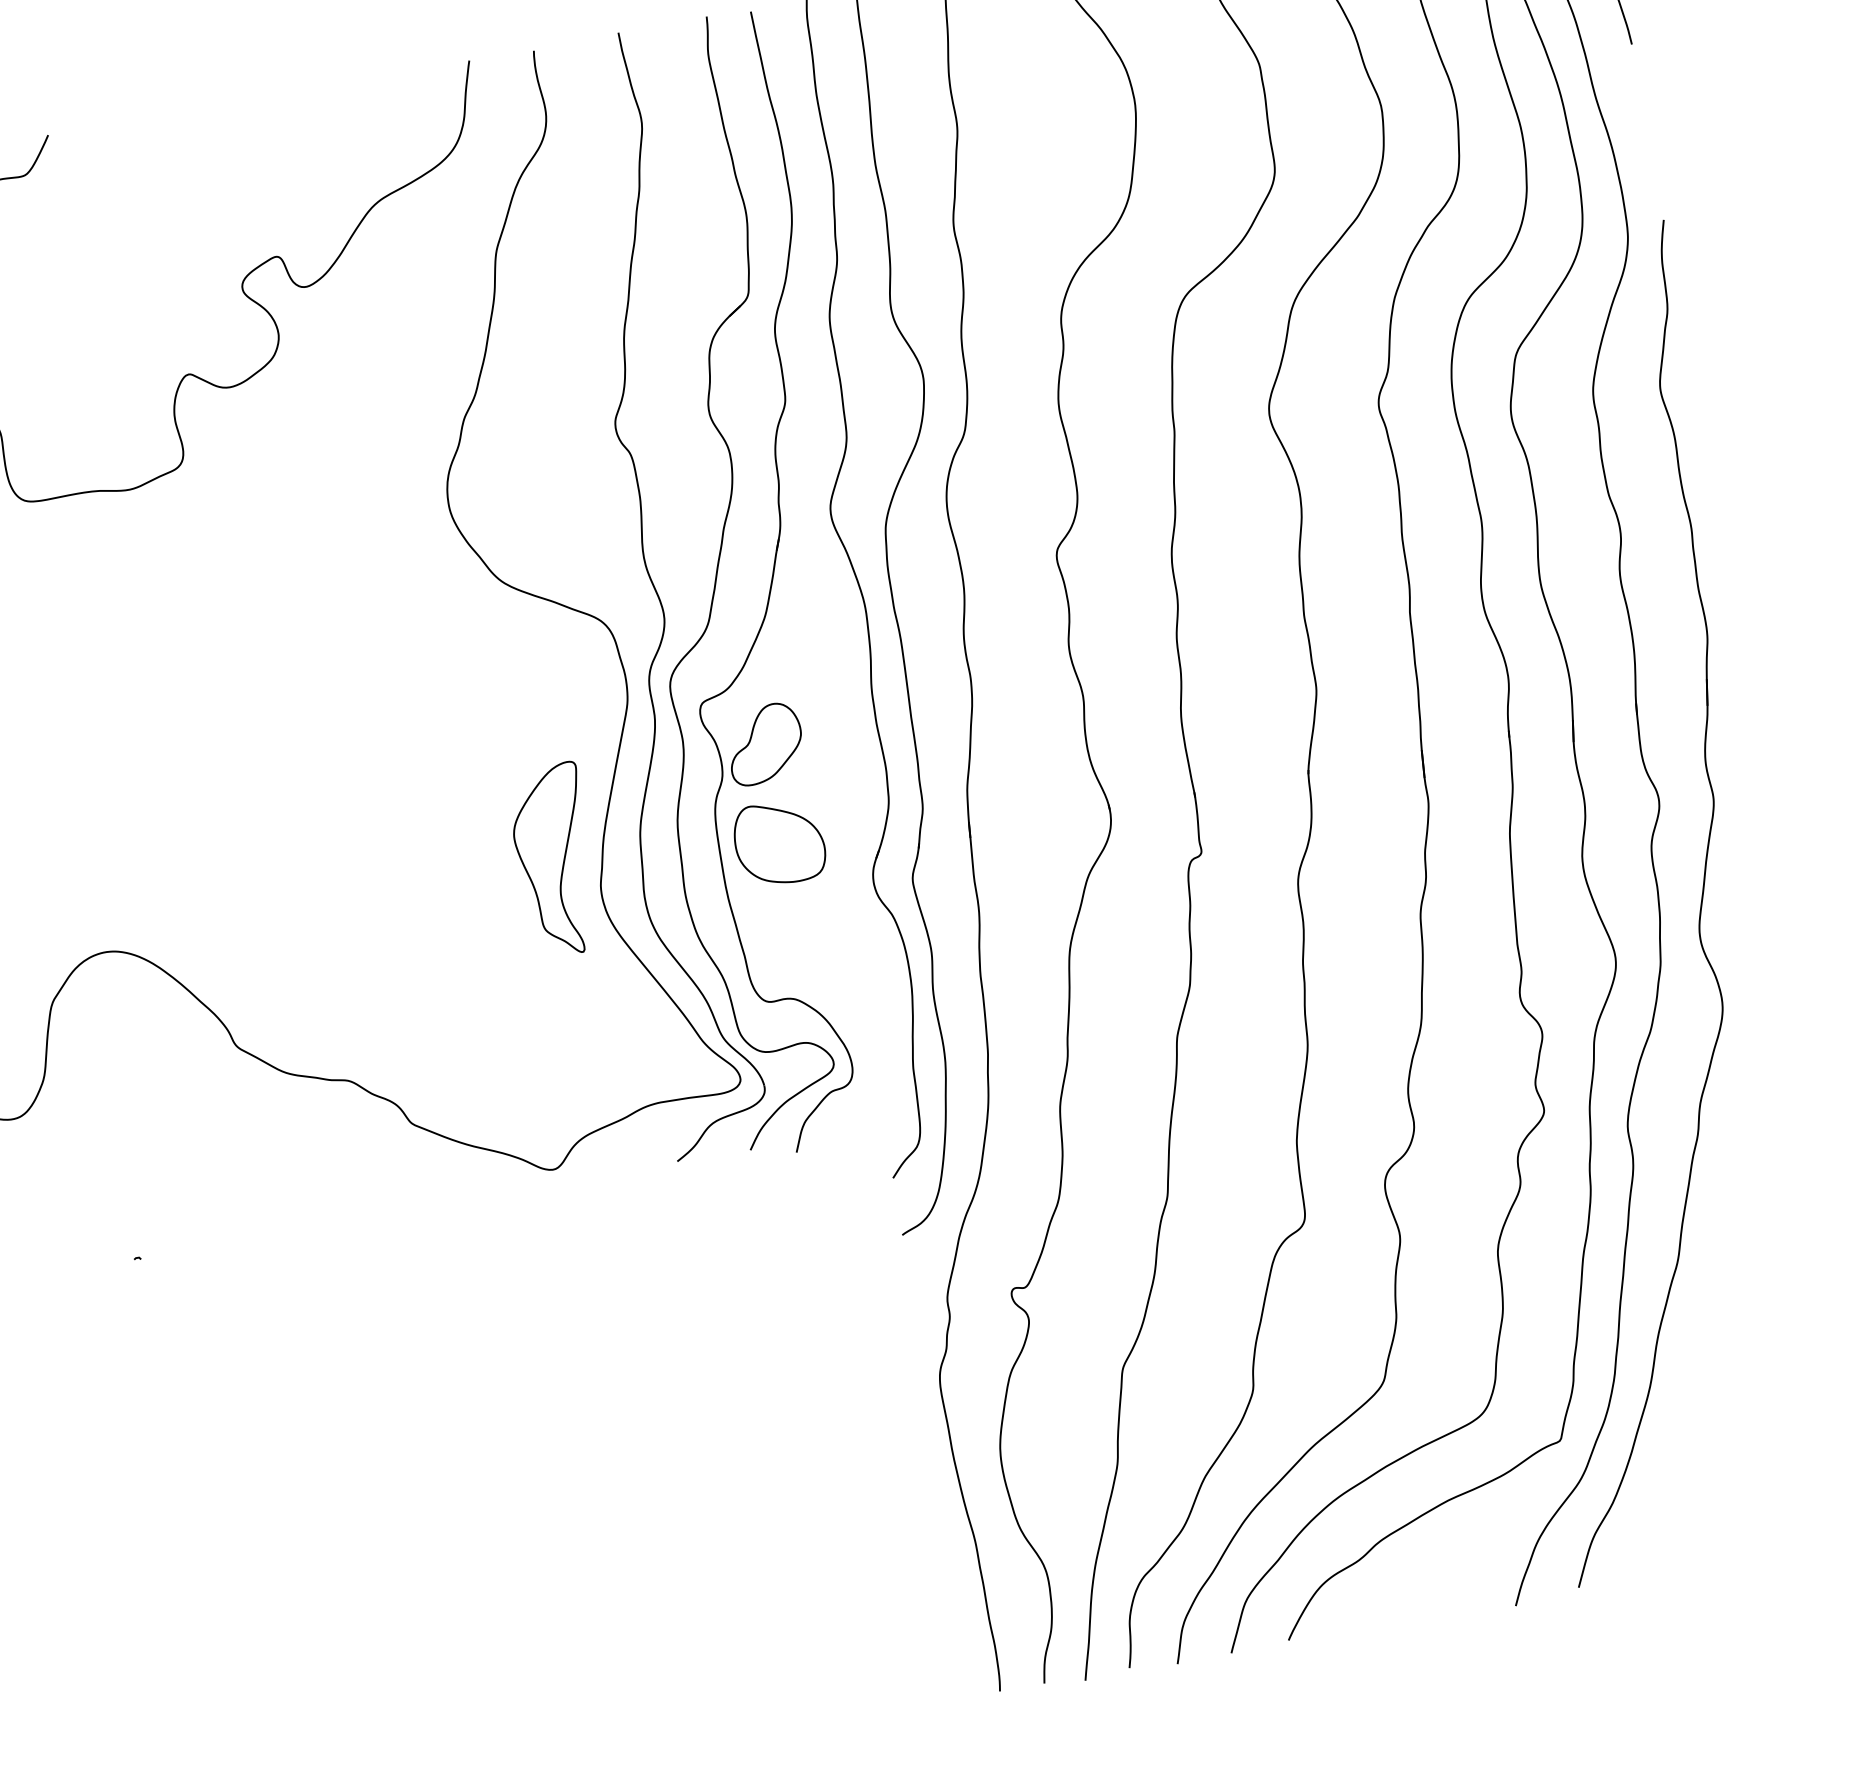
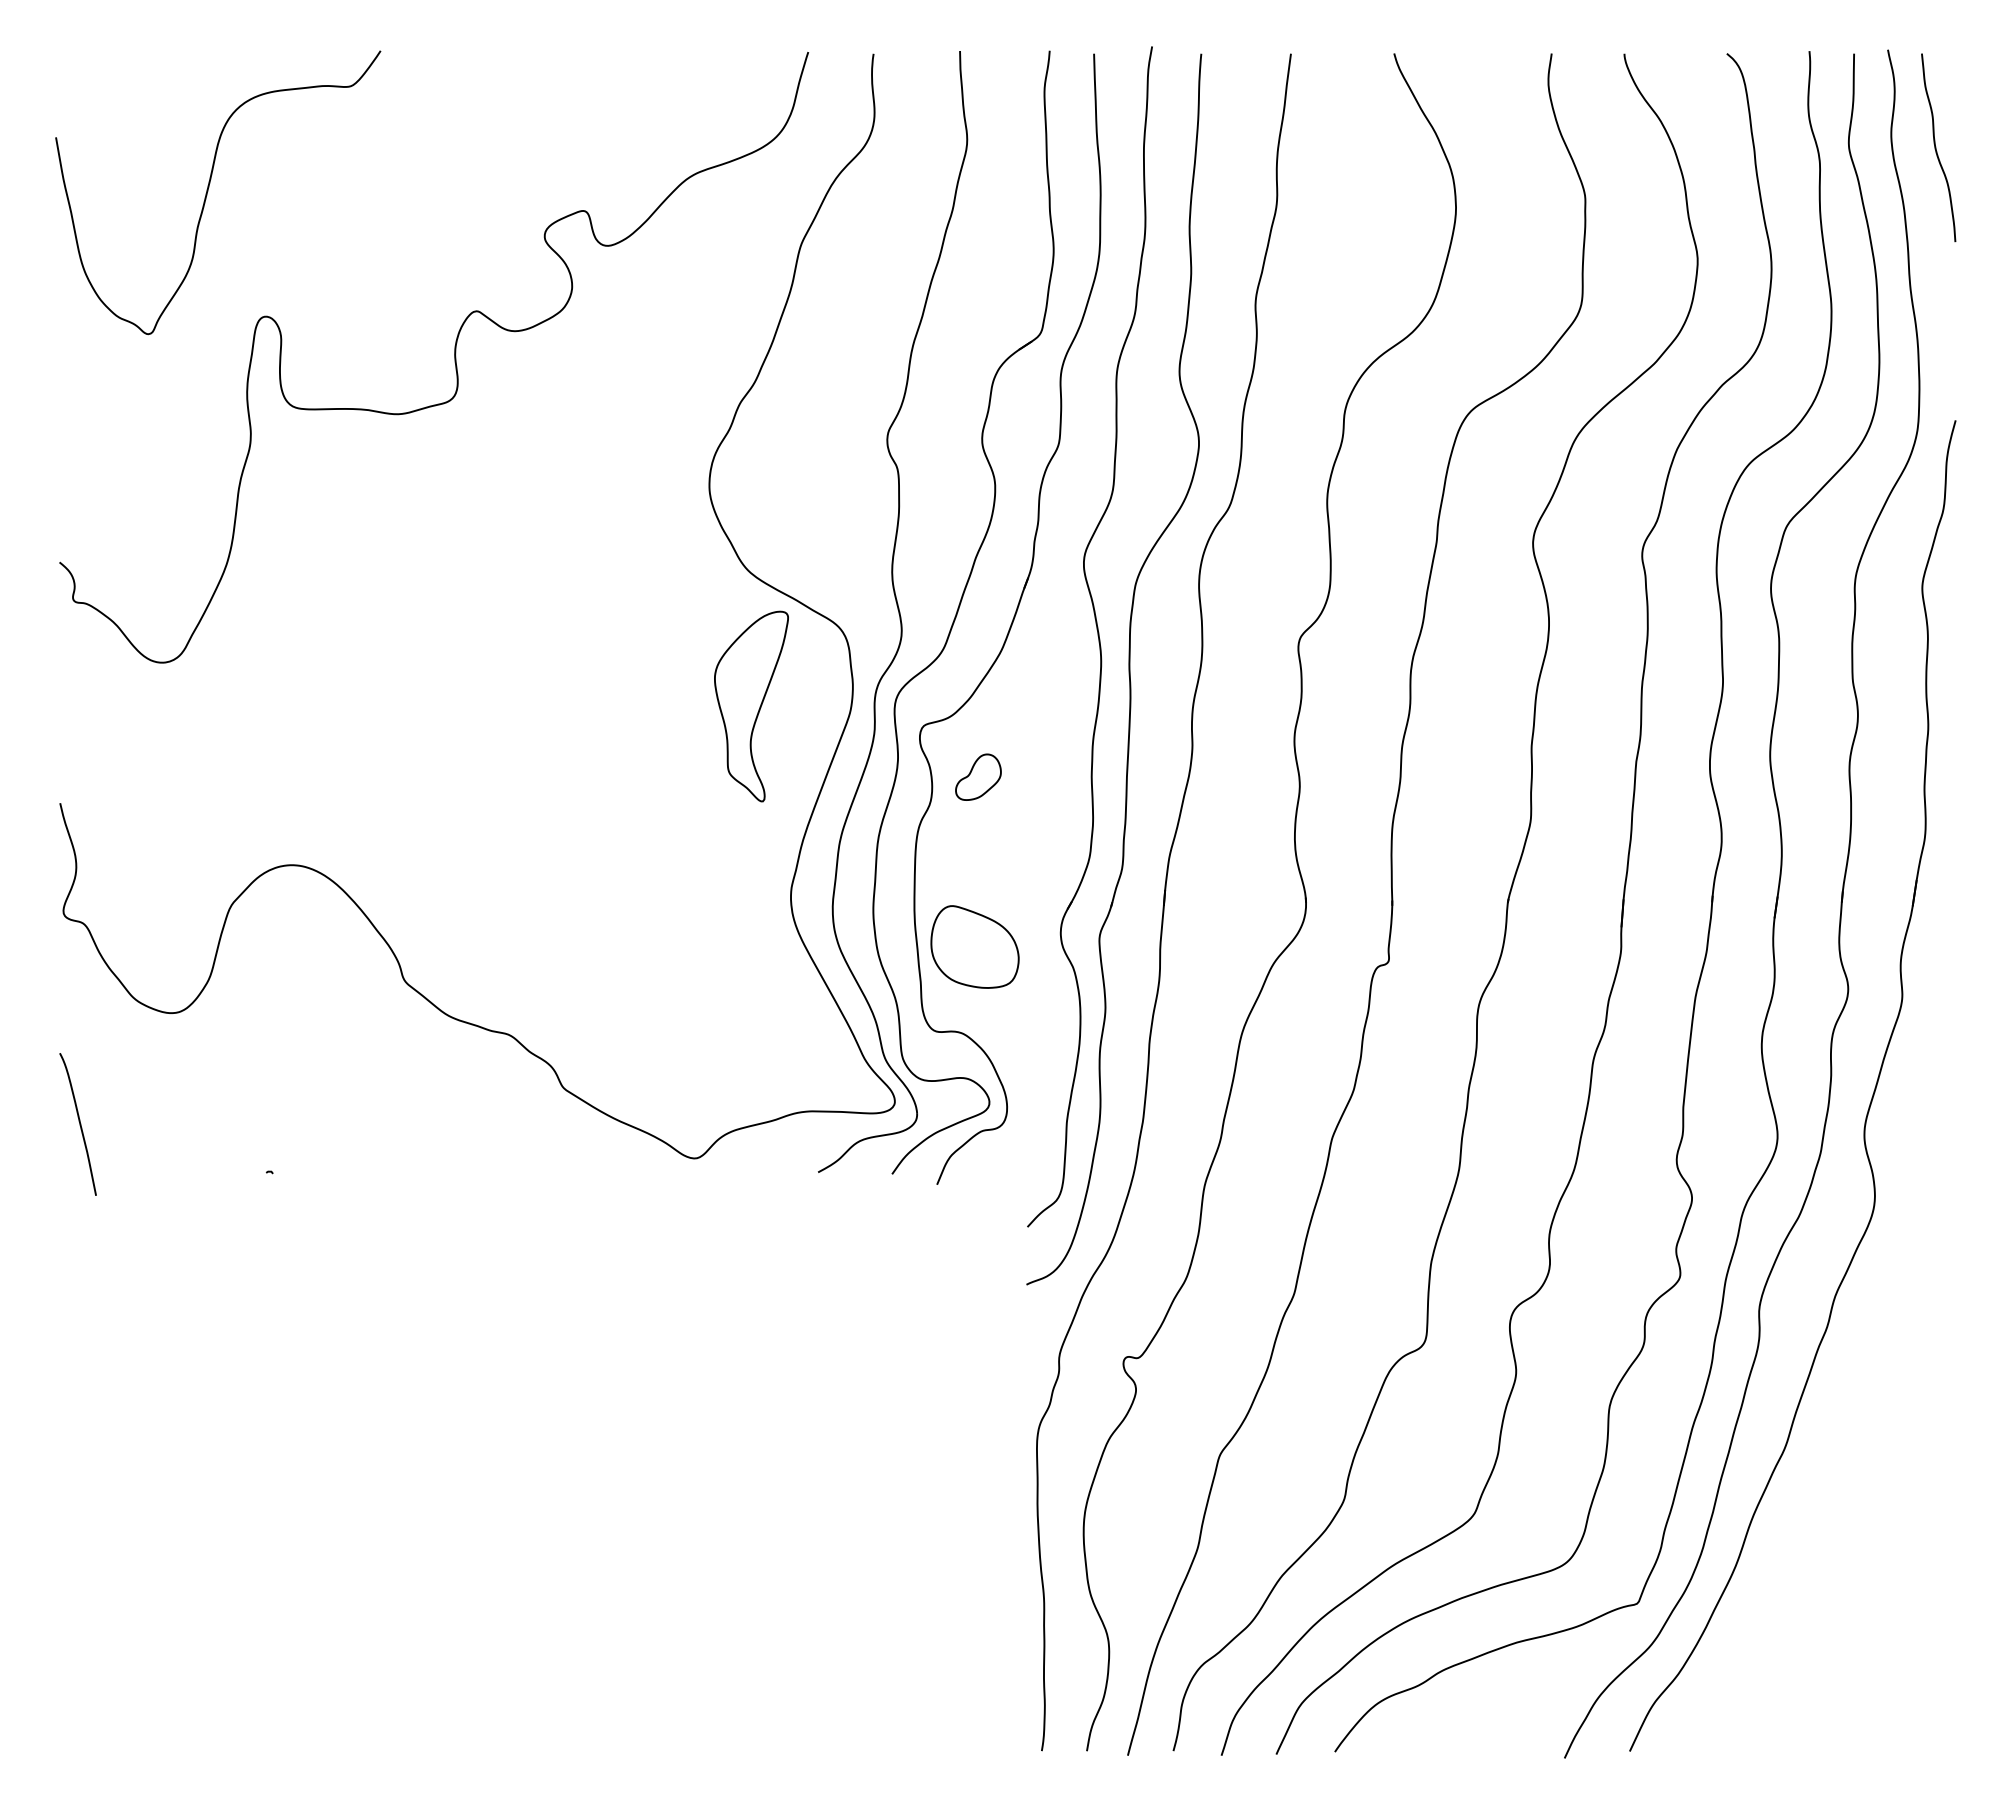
part: (765, 744) -> (978, 777), size x0.6
part: (778, 842) -> (974, 946), moved
part: (555, 860) -> (751, 706), moved

